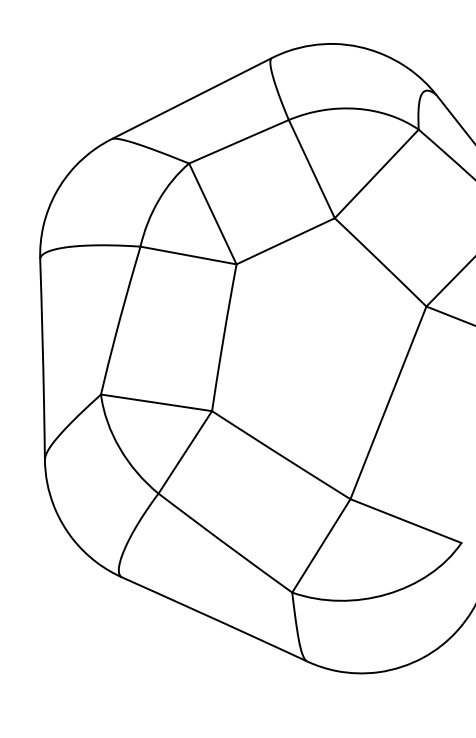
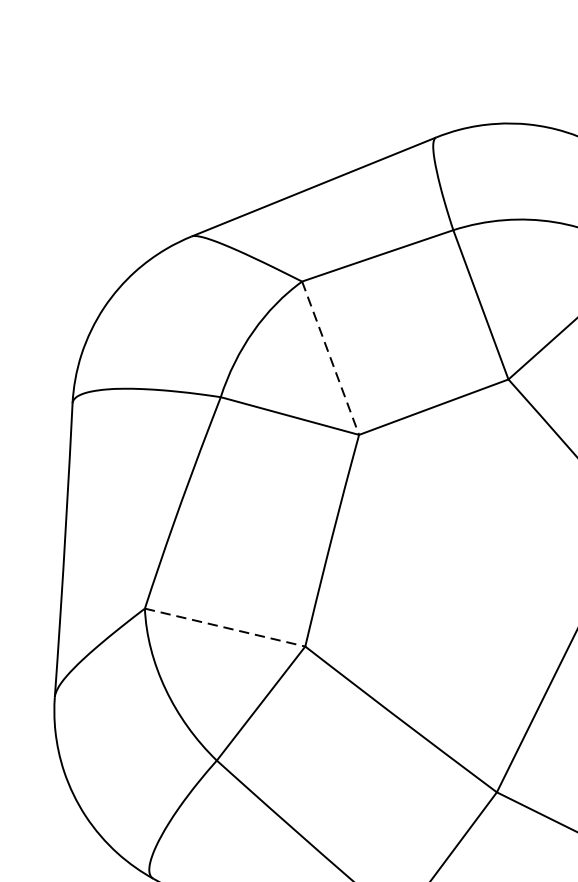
line: (212, 213) -> (330, 357), solid -> dashed
line: (157, 402) -> (226, 627), solid -> dashed

